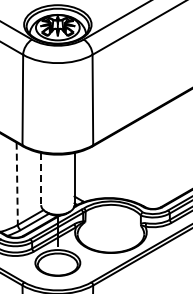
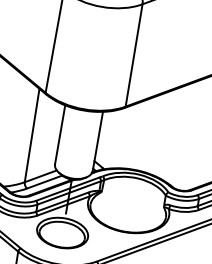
line: (41, 179) -> (60, 135), dashed -> solid
line: (17, 184) -> (32, 136), dashed -> solid

